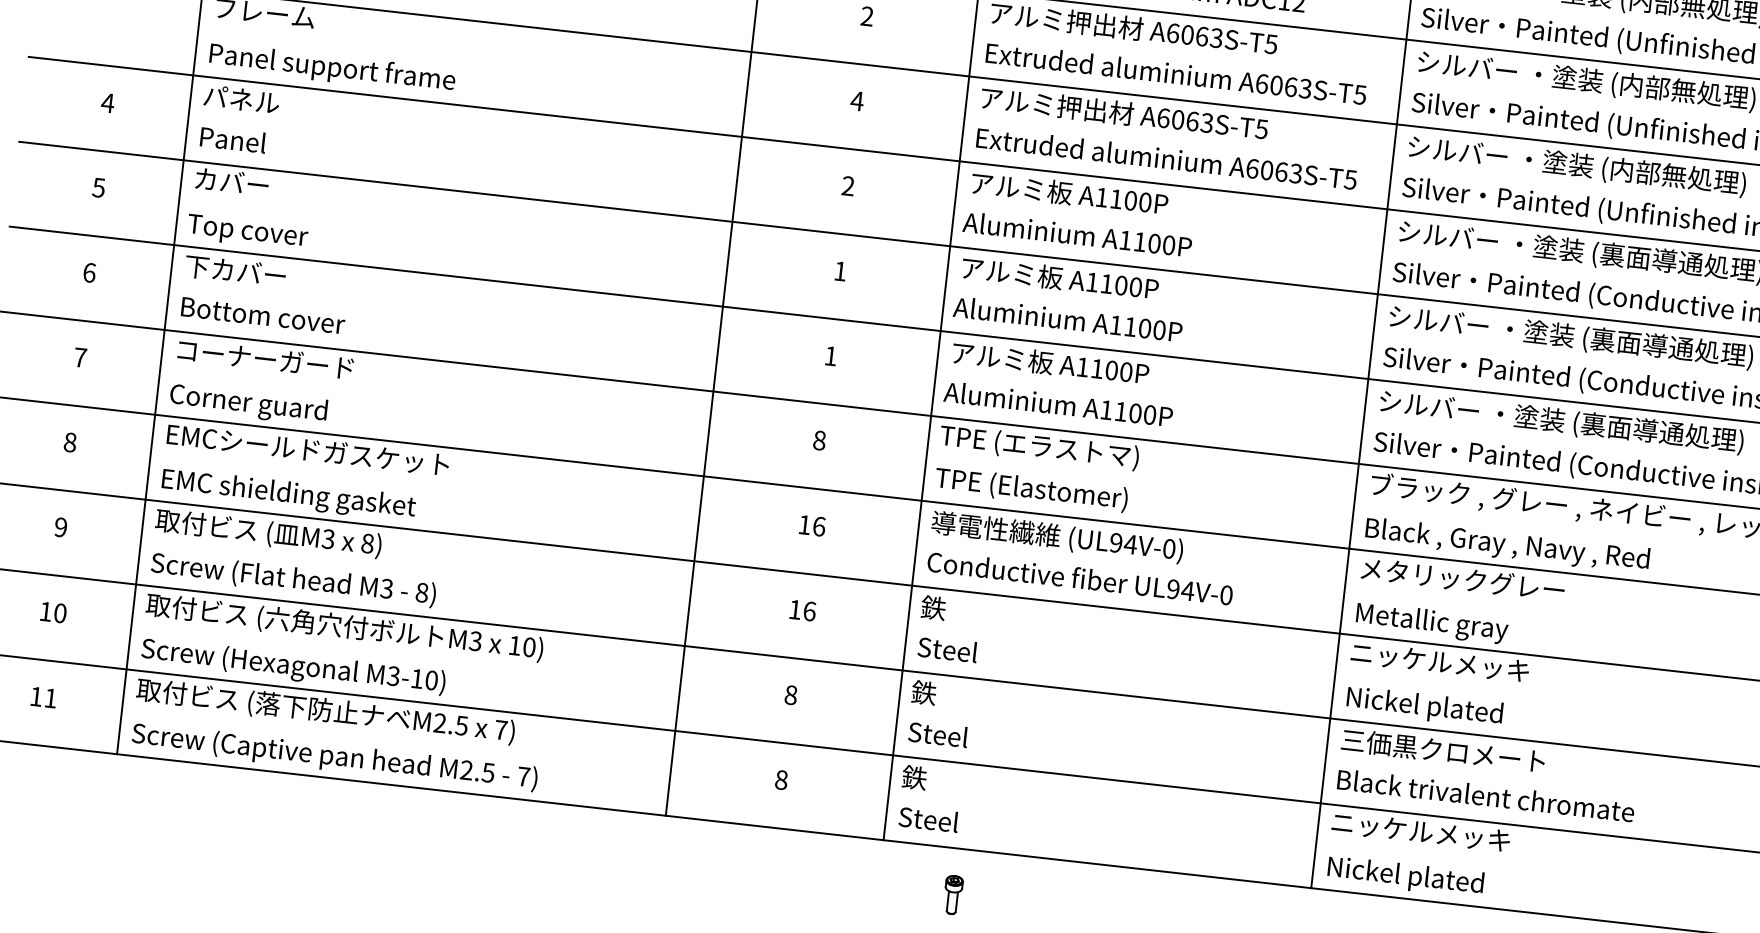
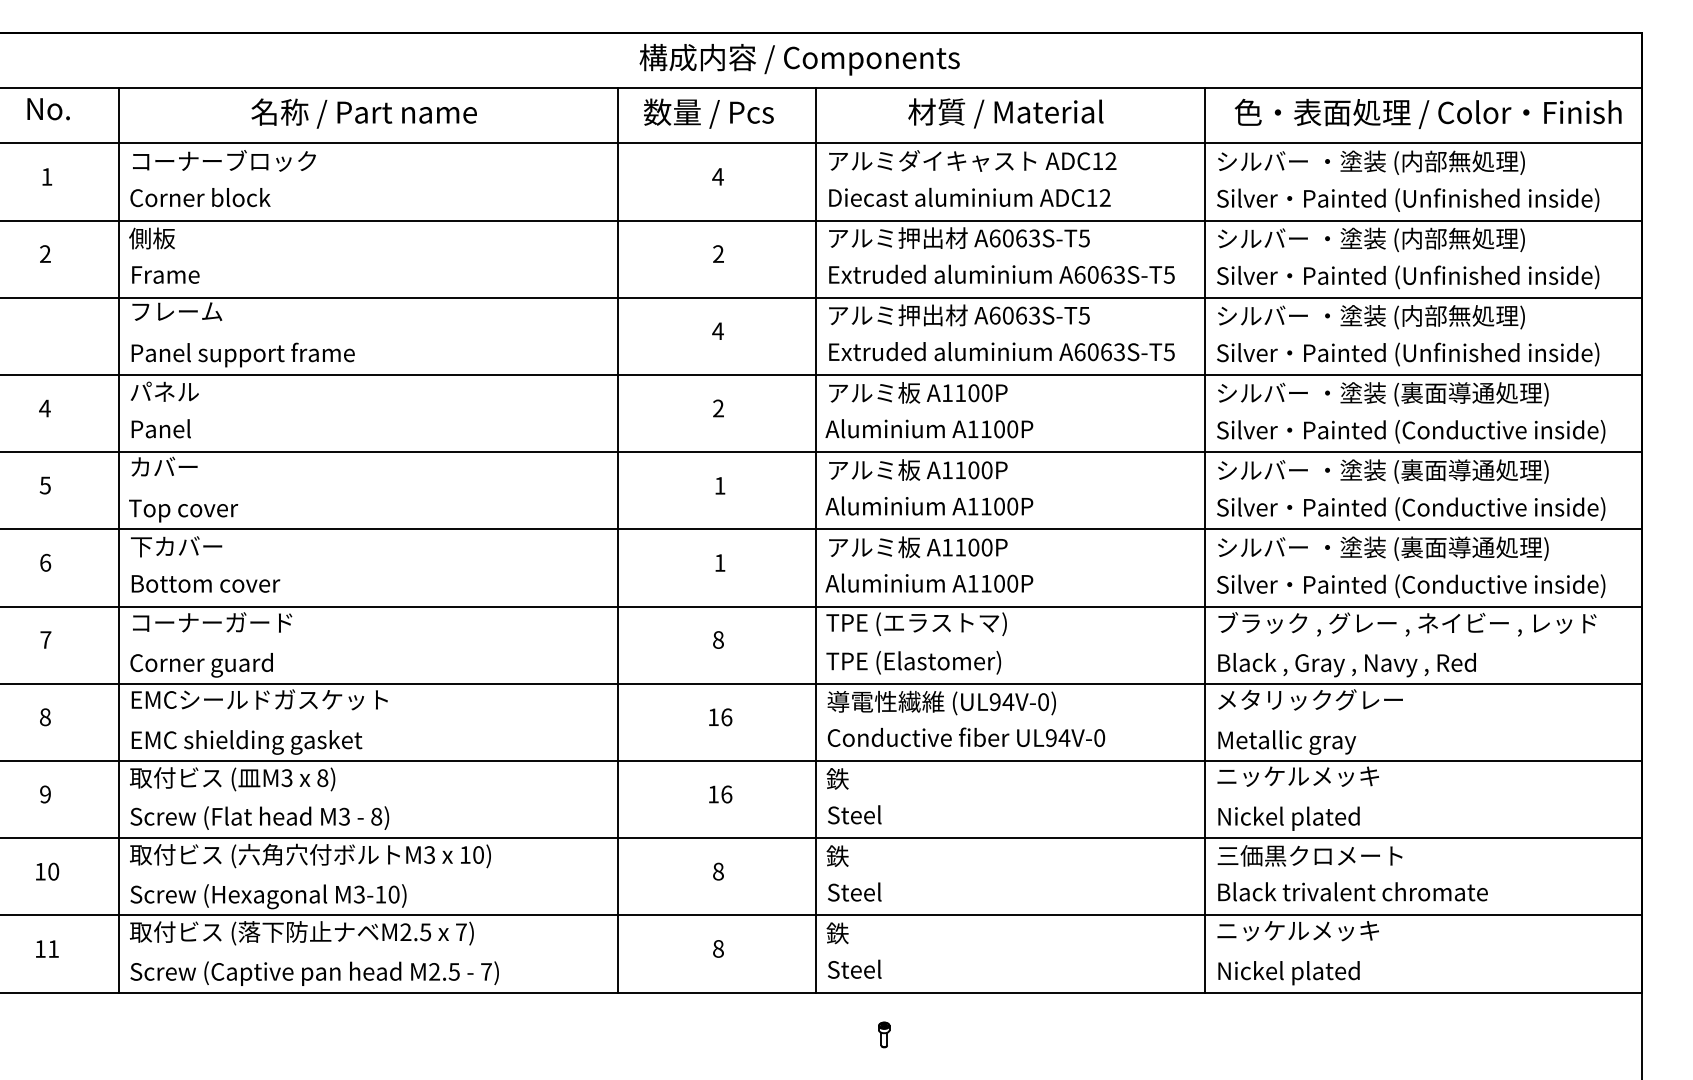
part: (953, 894) -> (884, 1034), size x0.71

